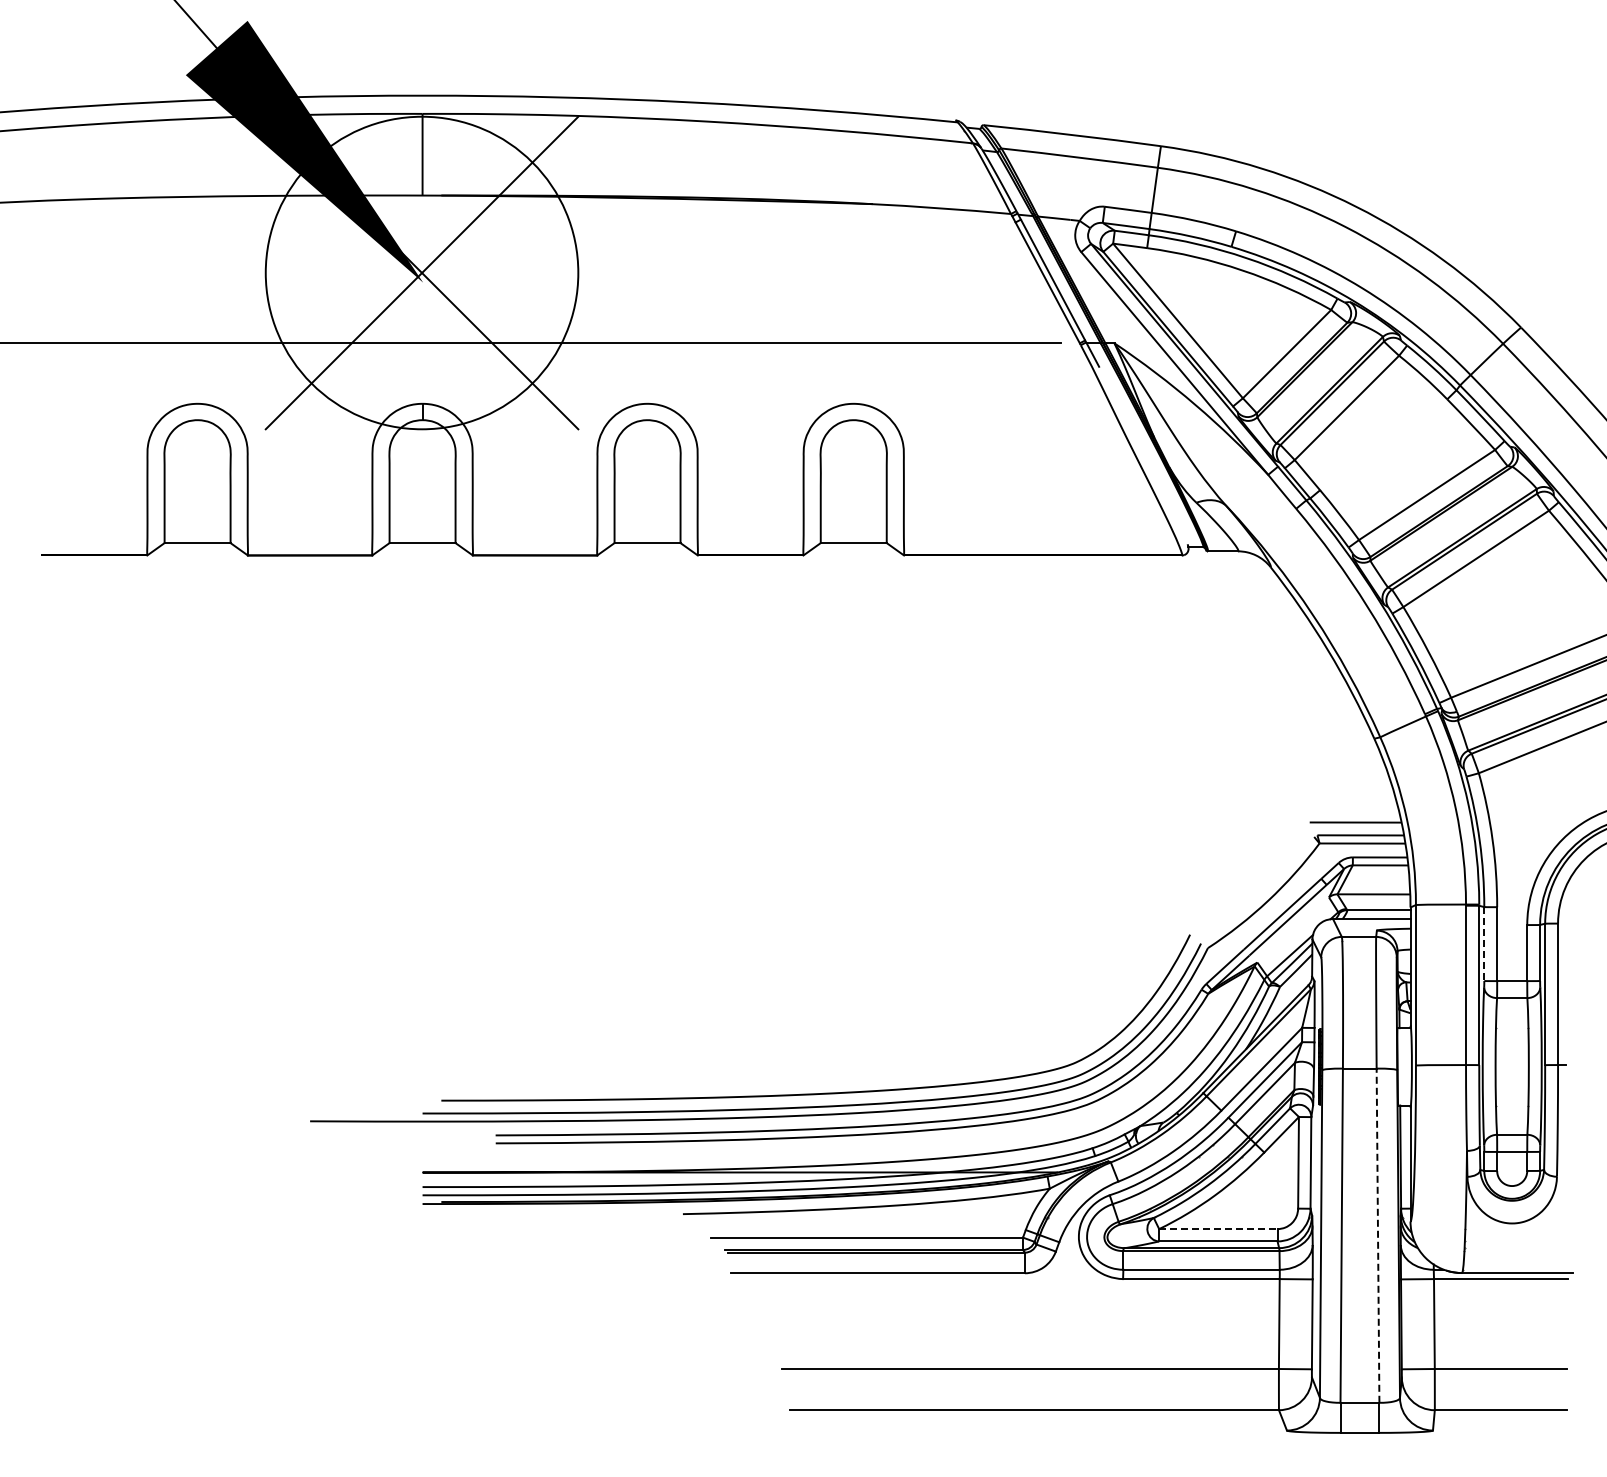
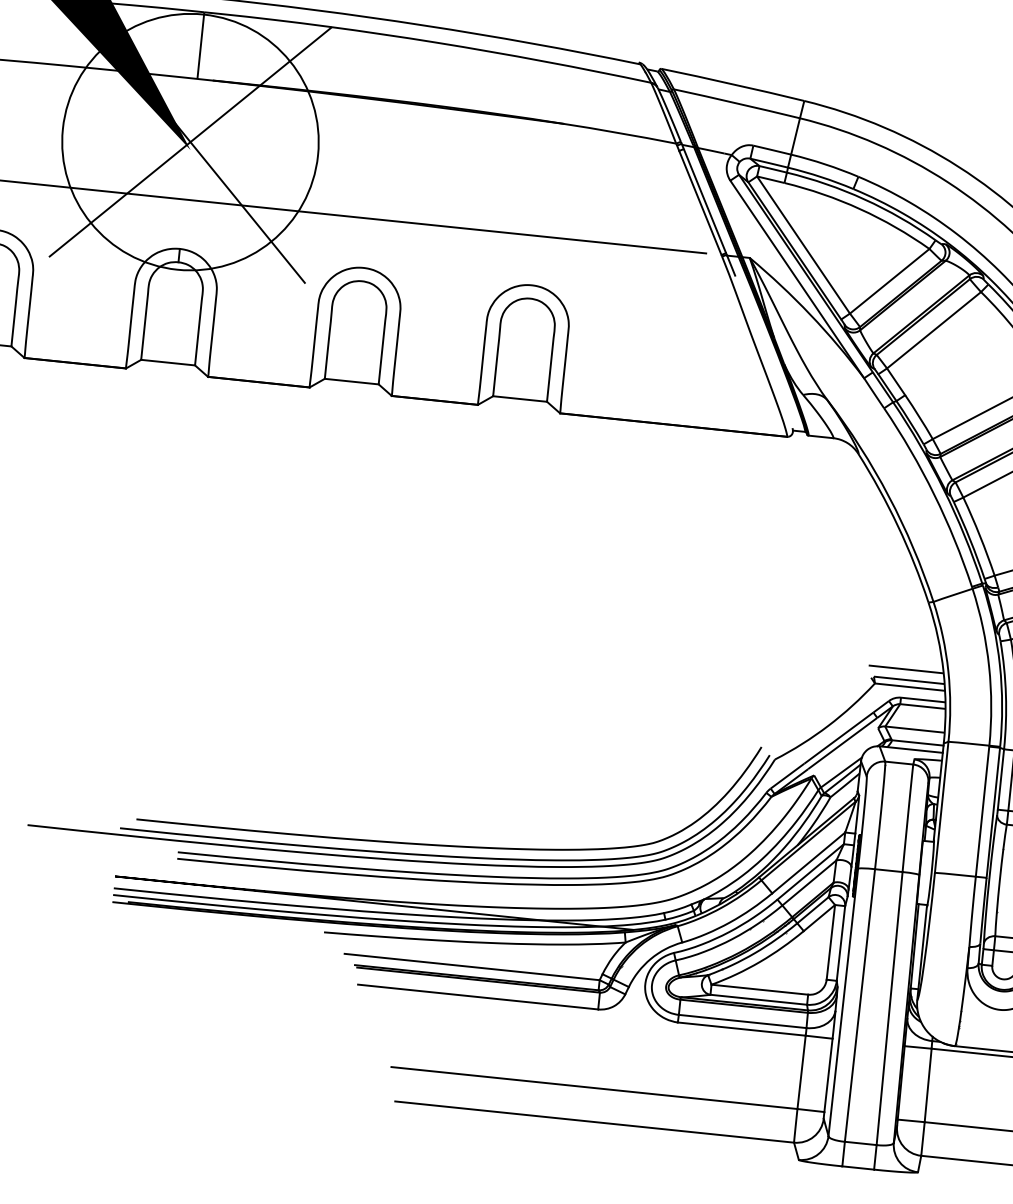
line: (1484, 944) -> (1001, 779), dashed -> solid
line: (1218, 1229) -> (759, 990), dashed -> solid
line: (1378, 1235) -> (890, 1008), dashed -> solid

